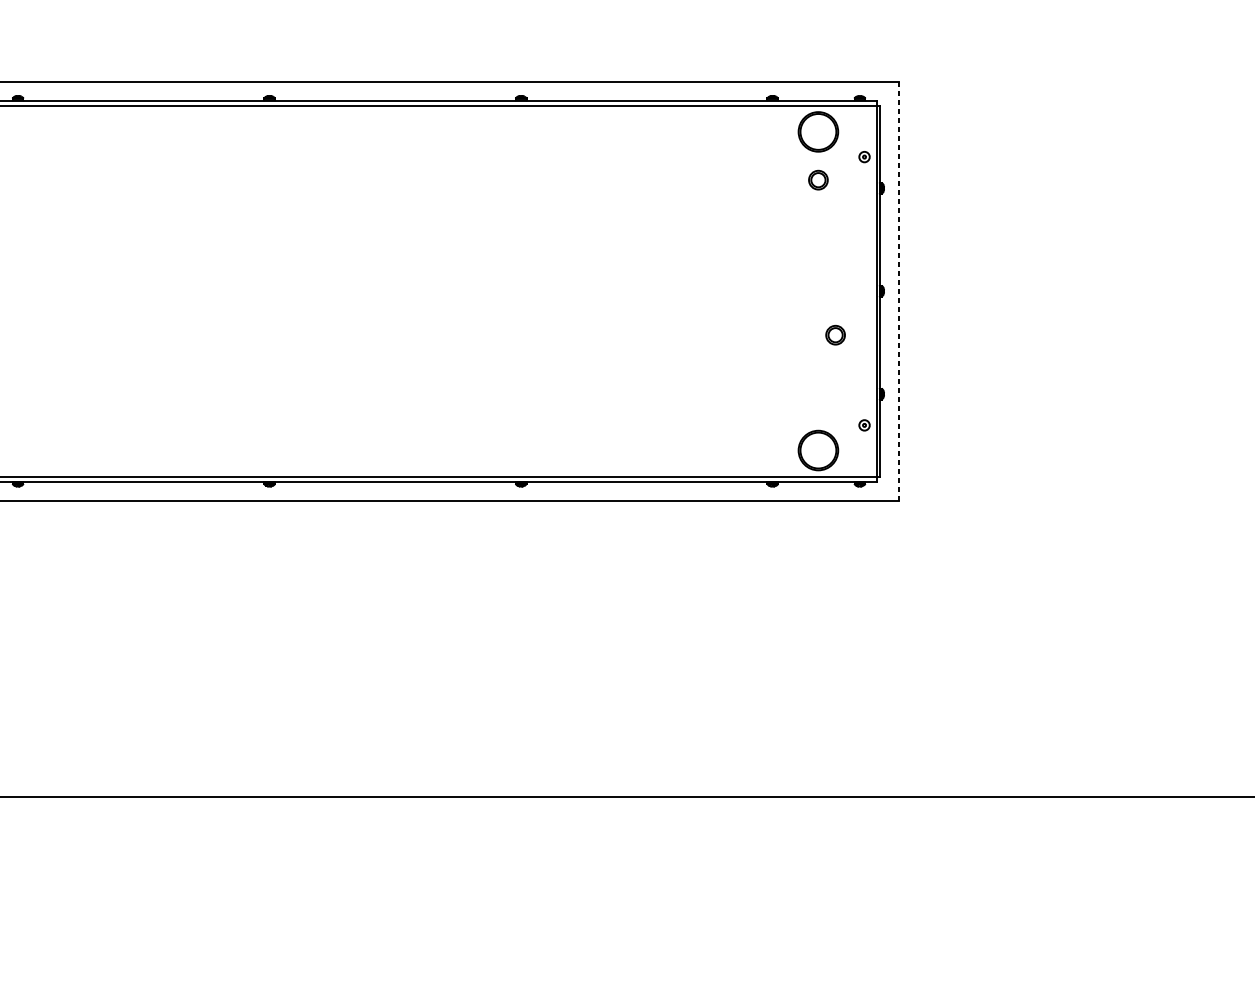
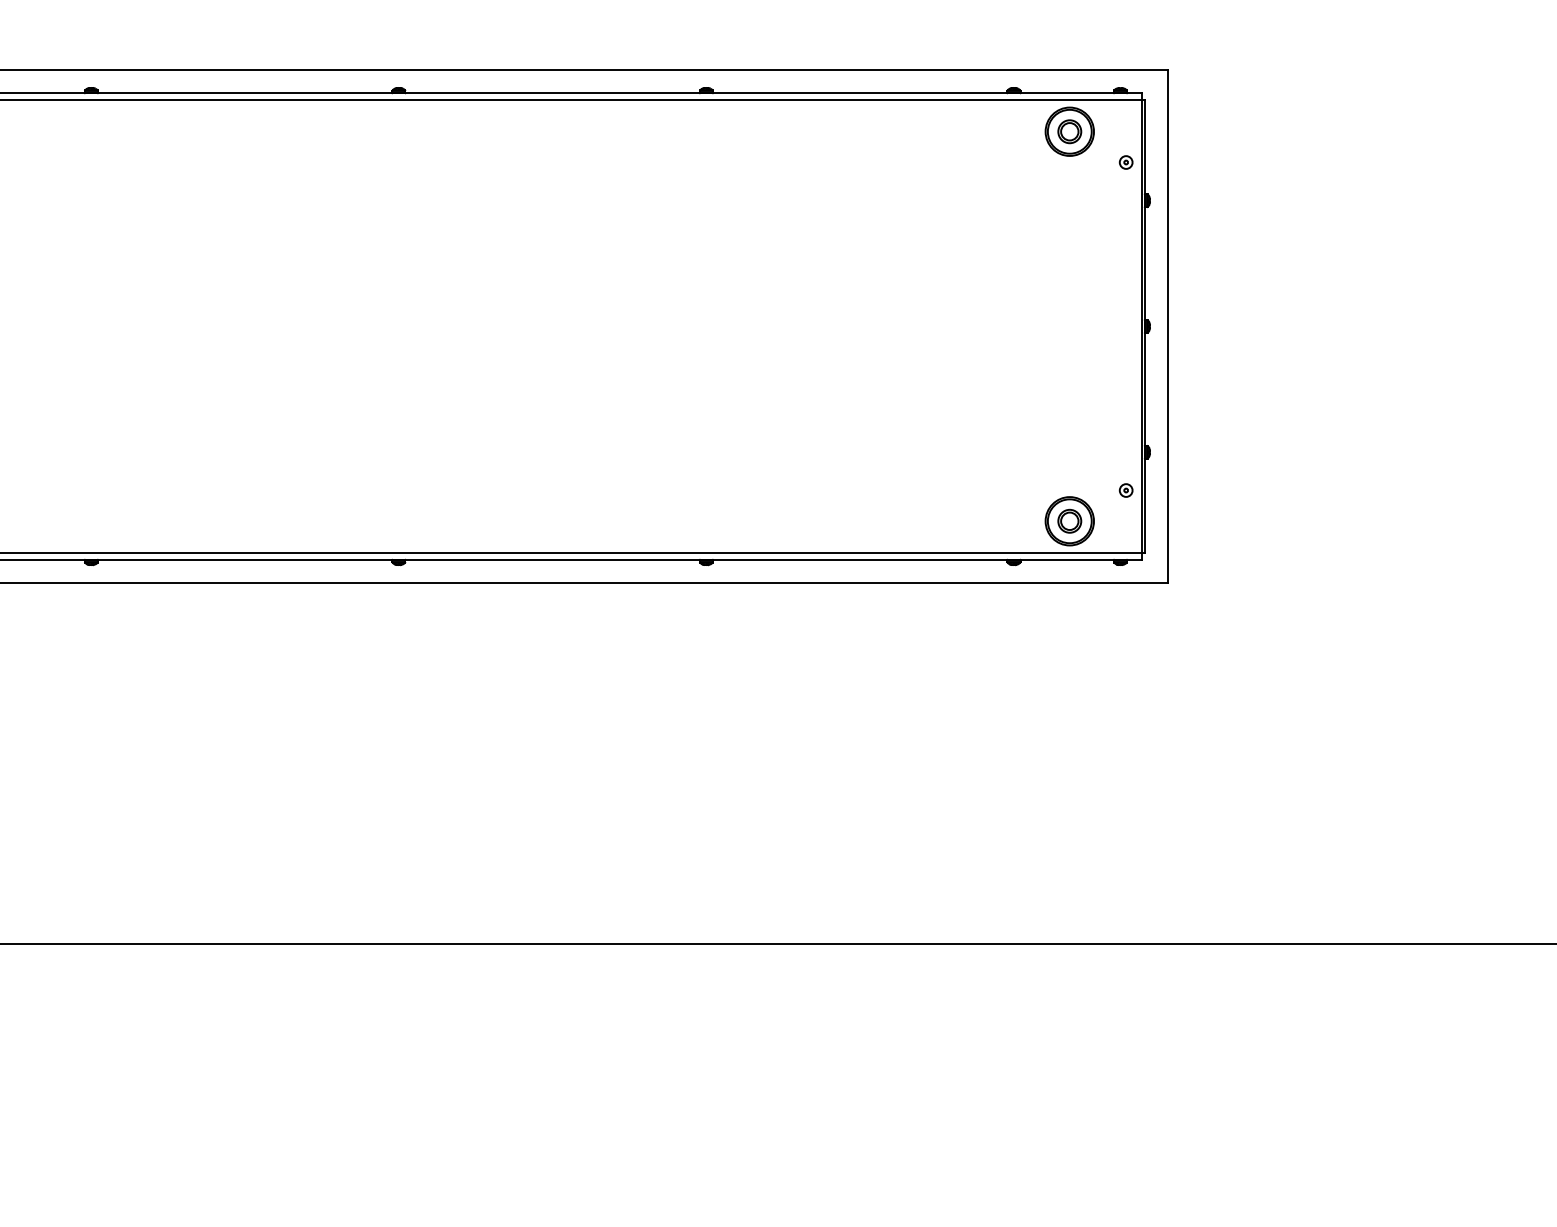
part: (818, 179) -> (1069, 131), moved
line: (898, 292) -> (1167, 327), dashed -> solid
part: (835, 334) -> (1069, 520), moved

